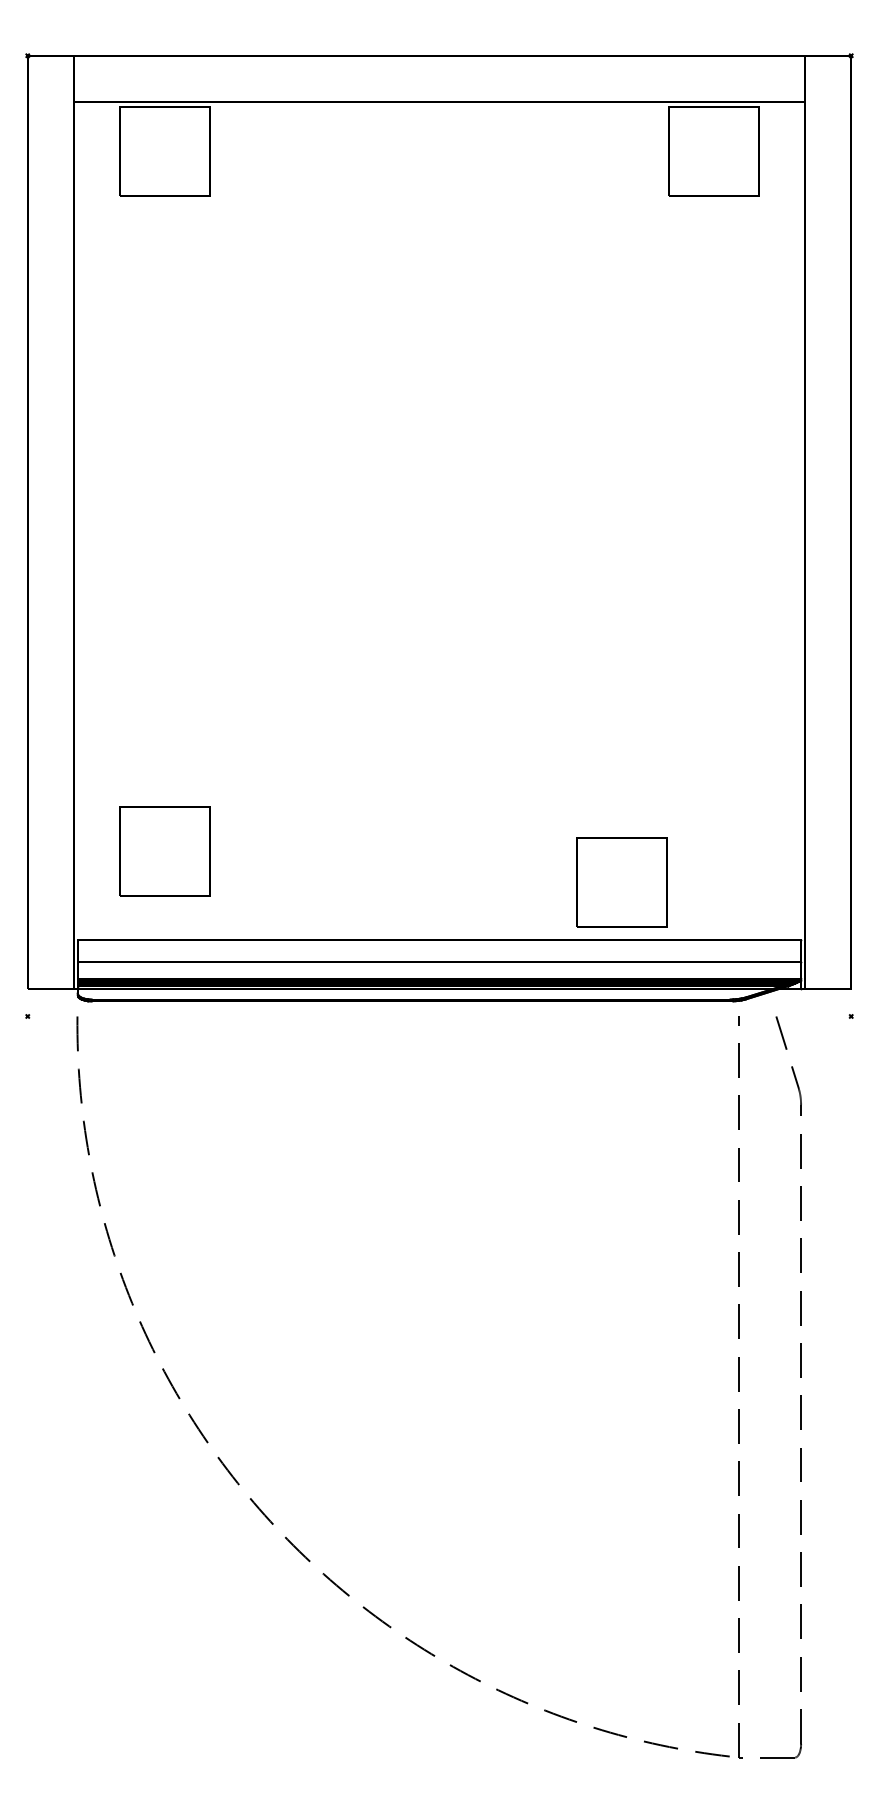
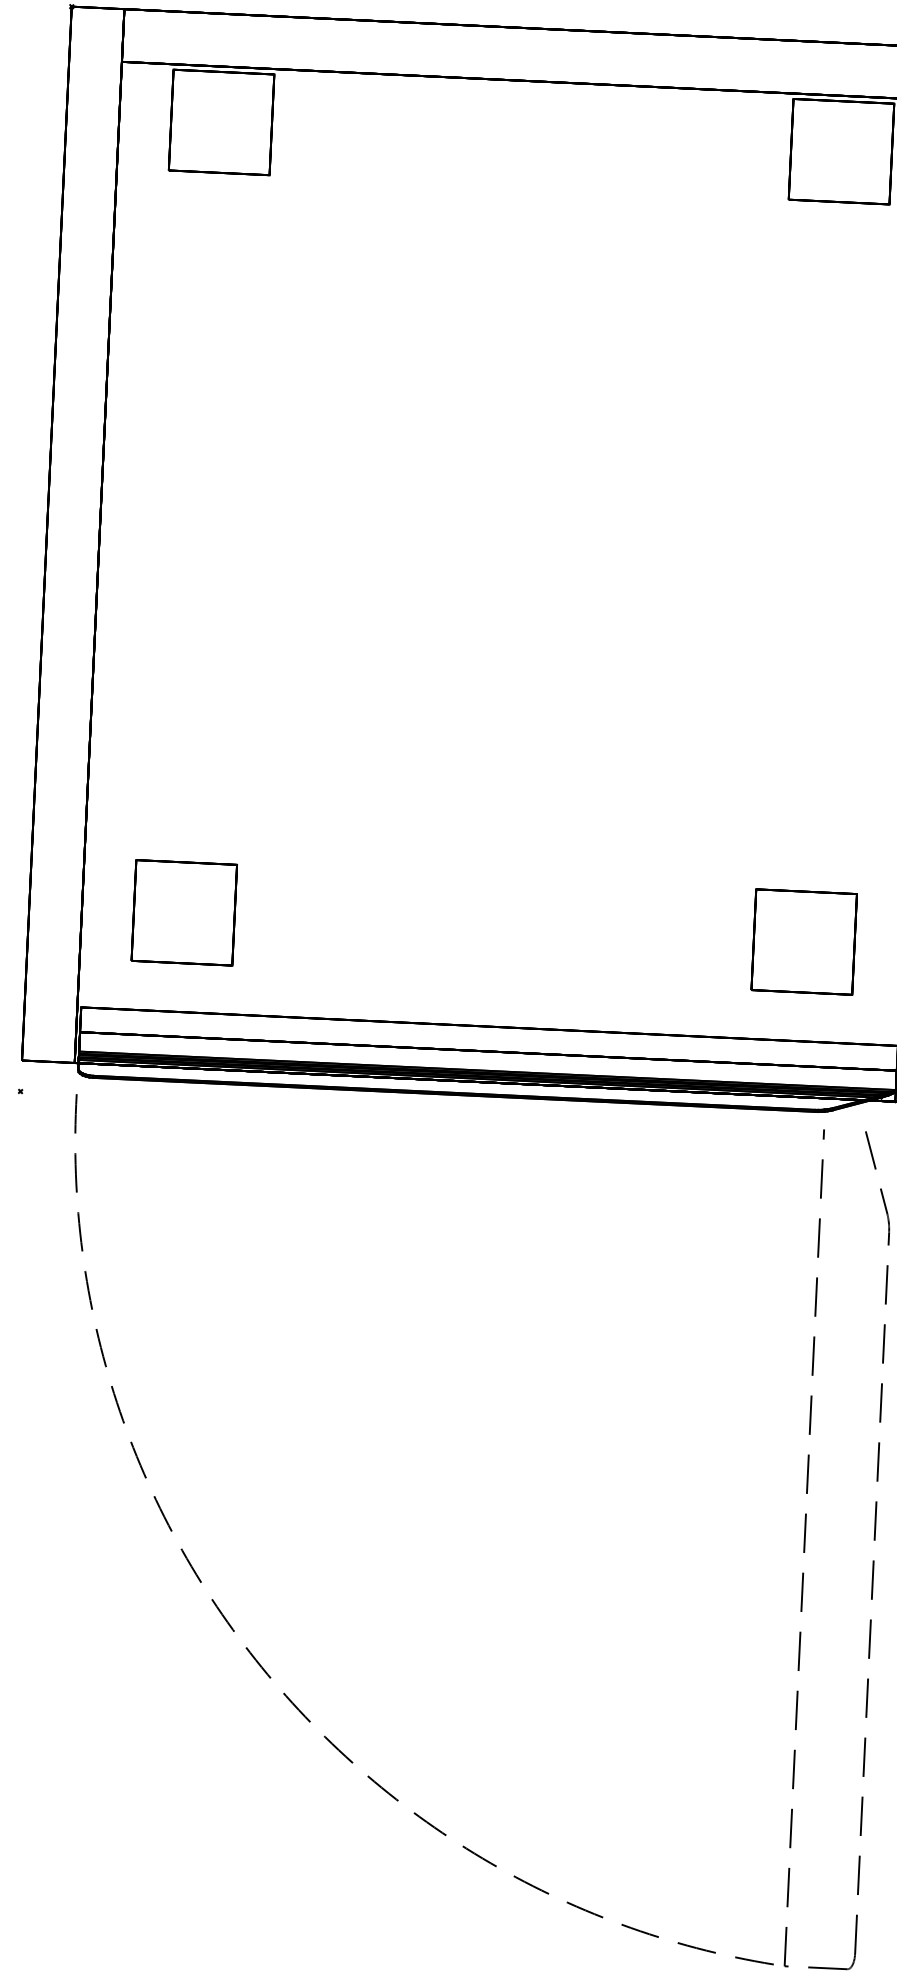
part: (621, 882) -> (803, 941), moved

